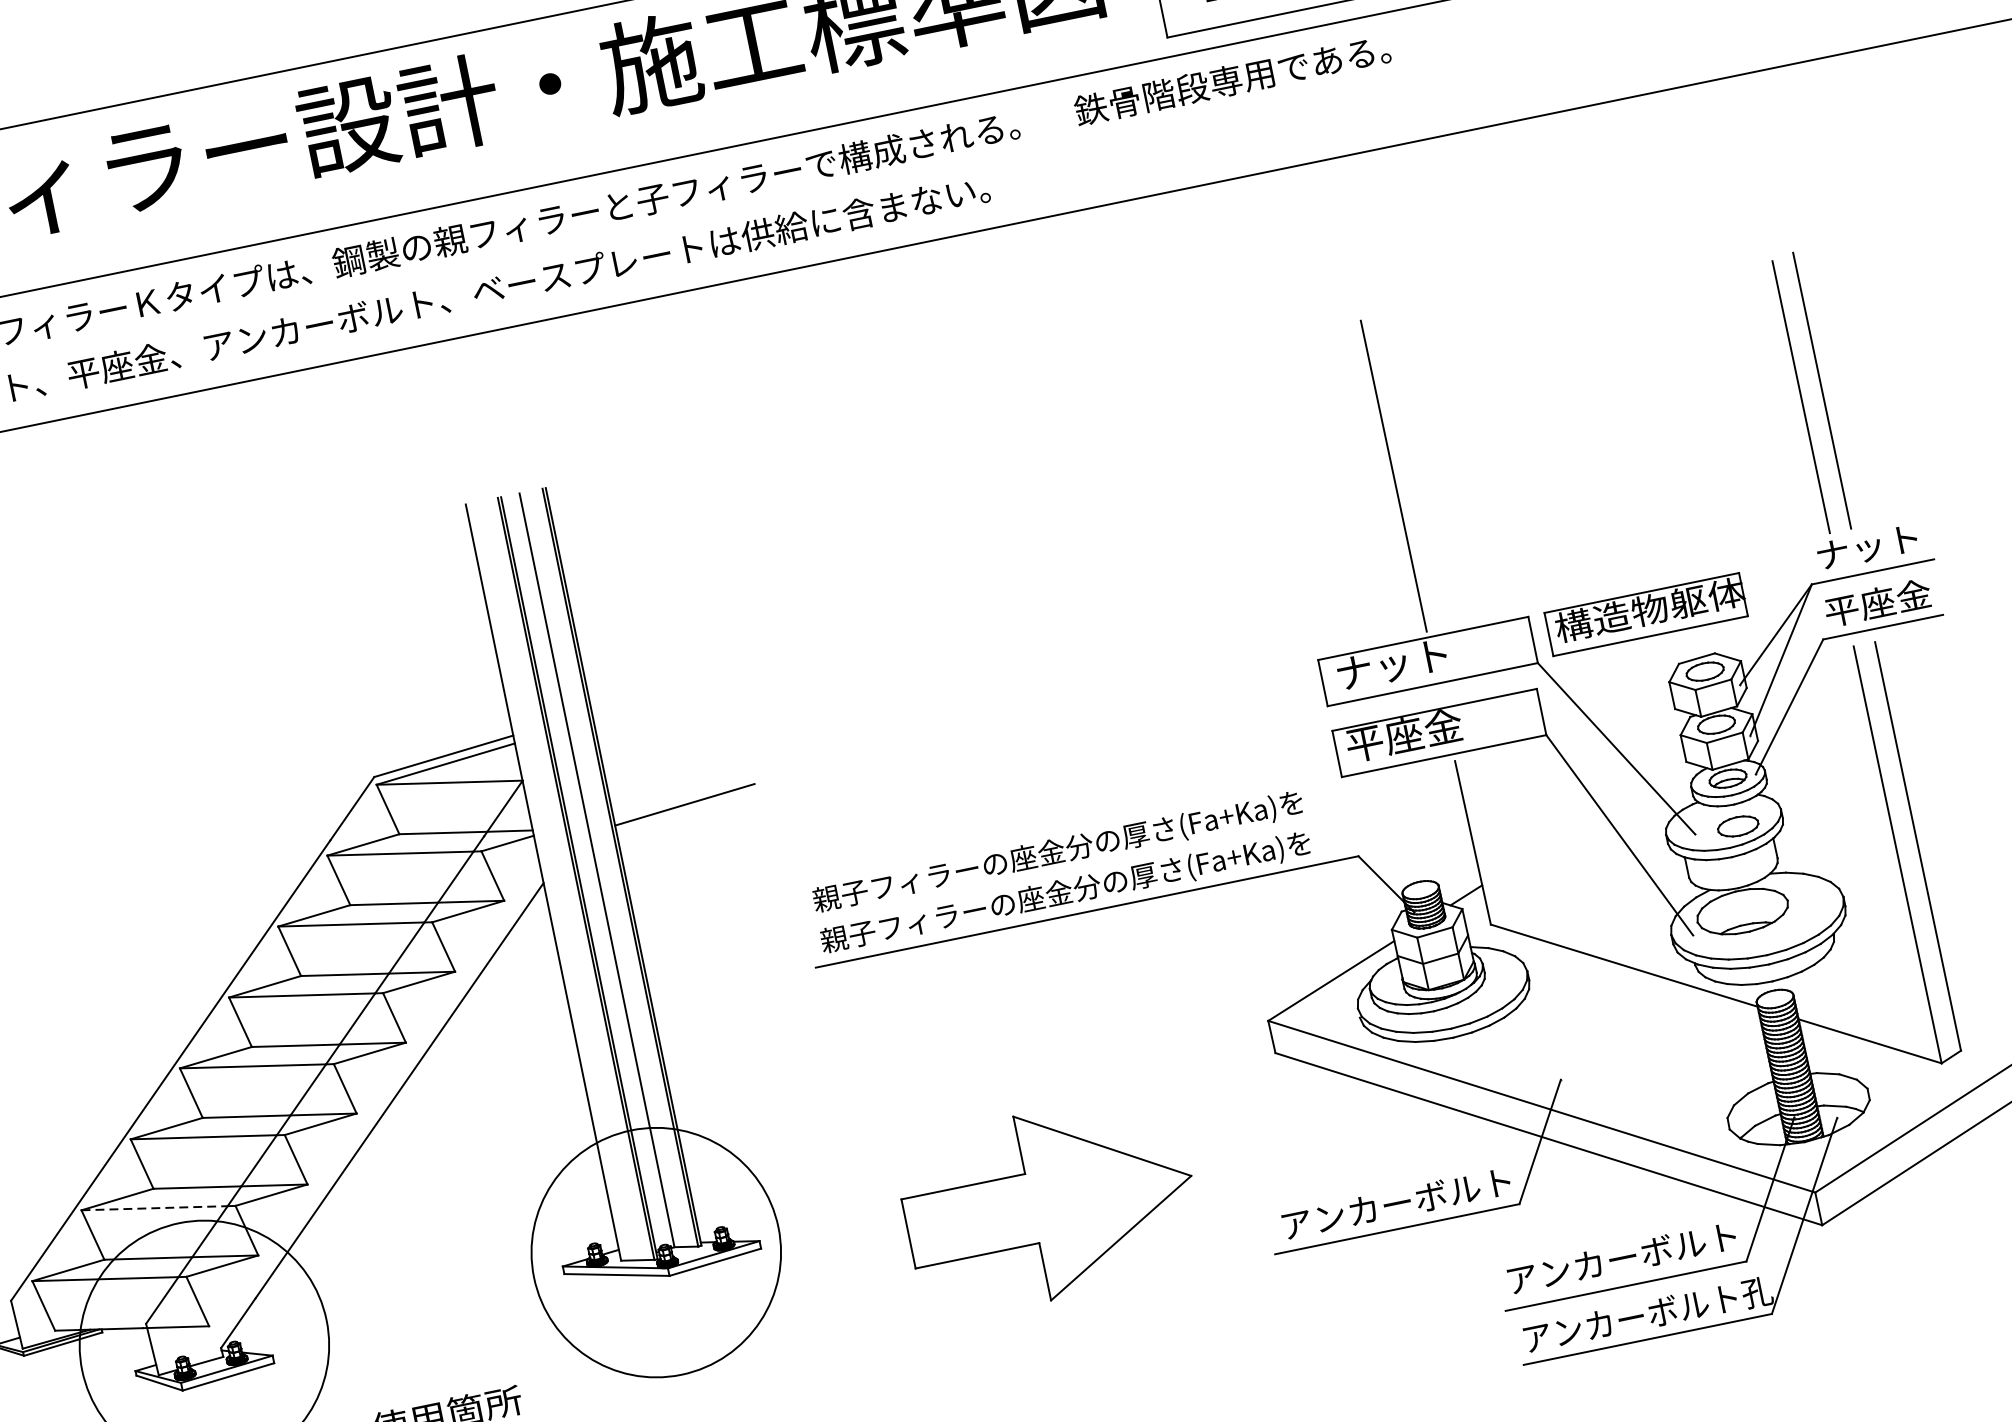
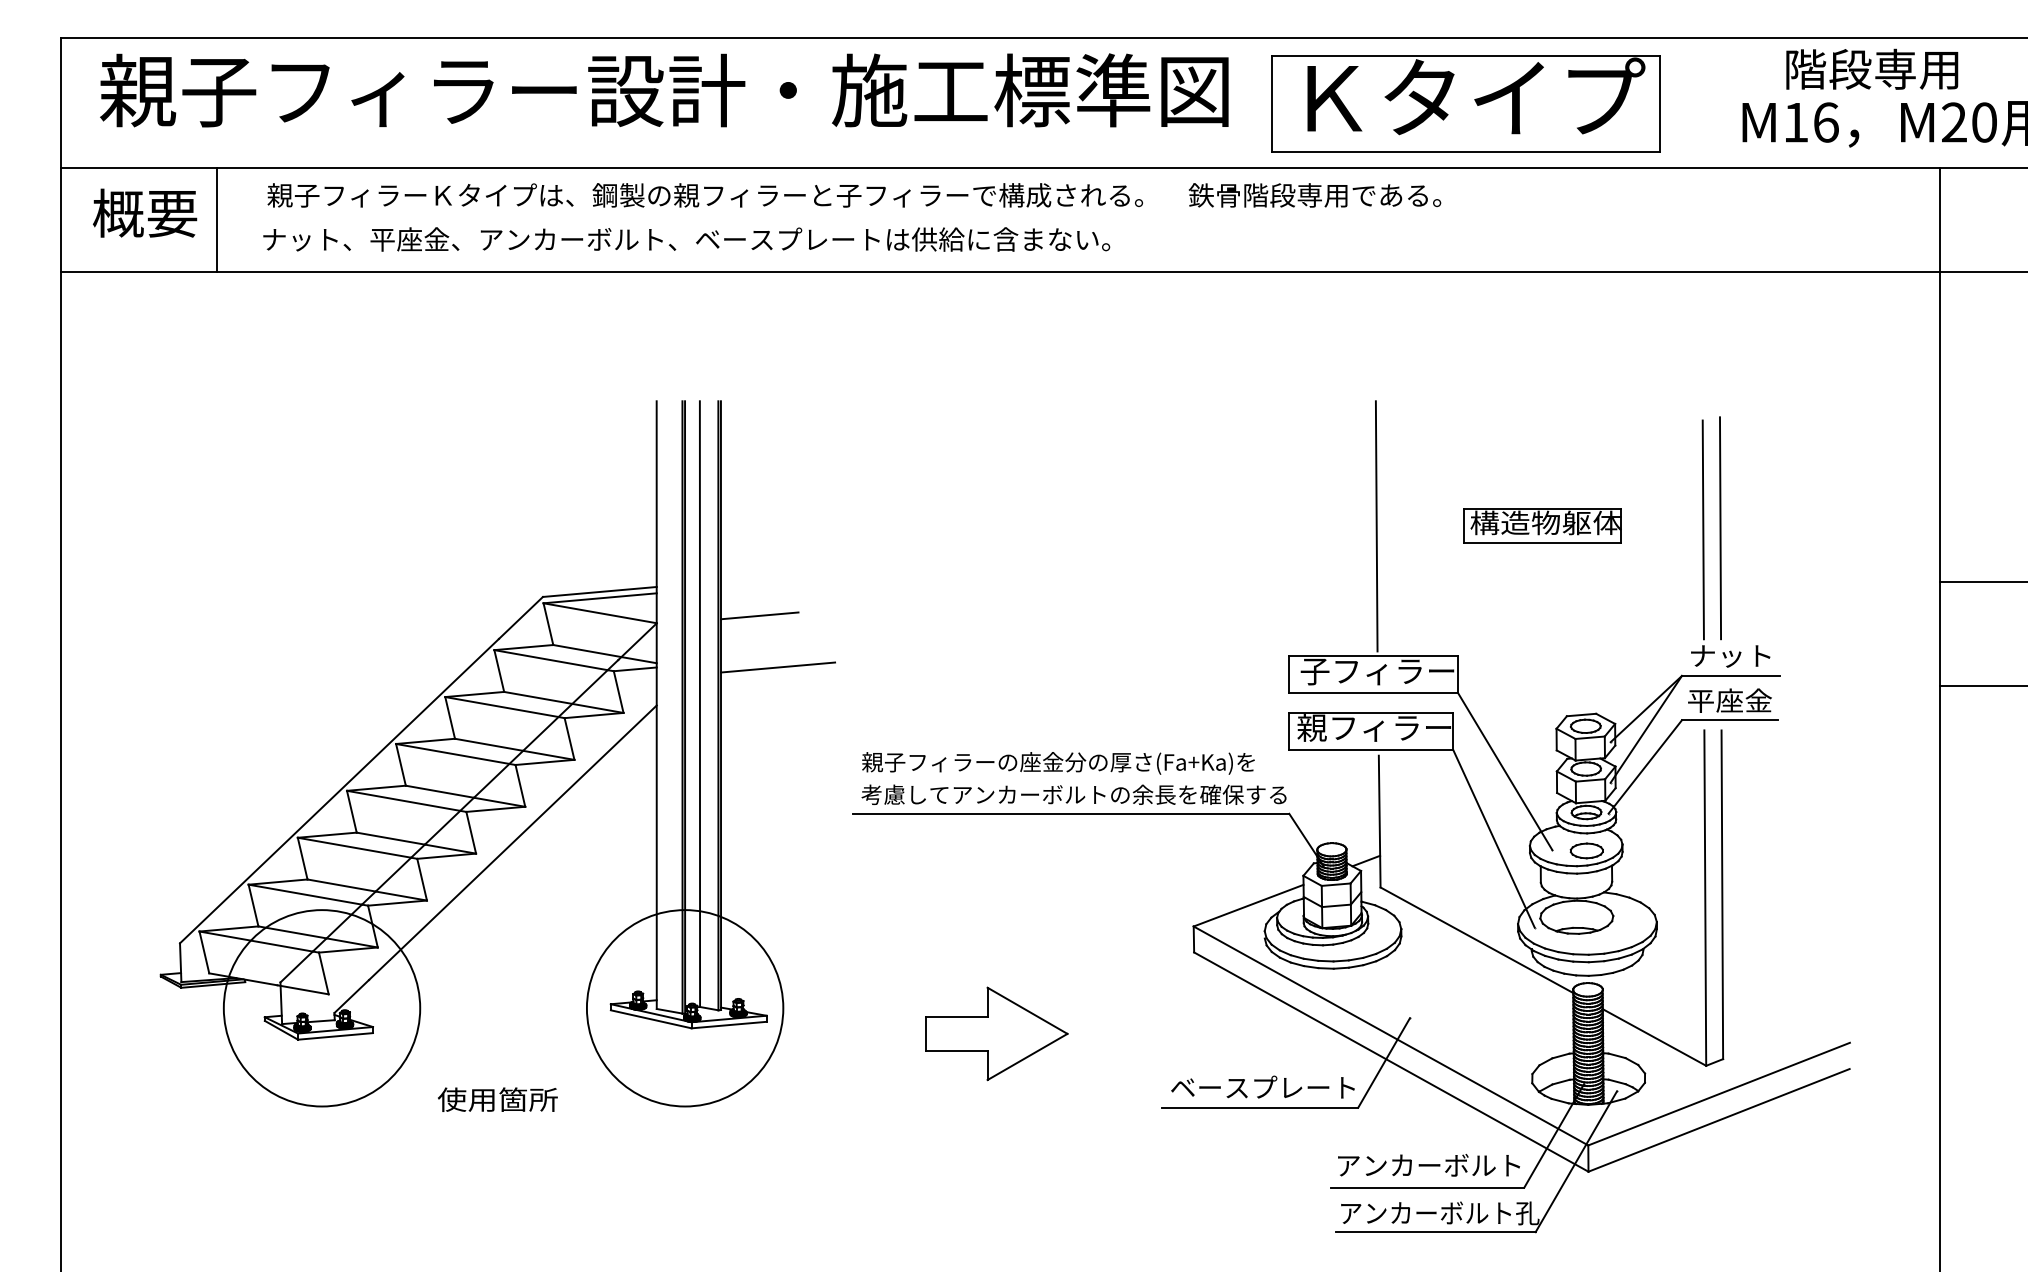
part: (1646, 613) -> (1542, 525), moved
text: (1431, 656) -> (1377, 671), ナット -> 子フィラー
text: (1442, 727) -> (1374, 727), 平座金 -> 親フィラー
line: (648, 744) -> (759, 615), added
text: (1085, 888) -> (1073, 795), 親子フィラーの座金分の厚さ(Fa+Ka)を -> 考慮してアンカーボルトの余長を確保する
part: (1050, 1204) -> (996, 1033), size x0.62
text: (1379, 1205) -> (1250, 1086), アンカーボルト -> ベースプレート
line: (154, 1207) -> (305, 894), dashed -> solid

